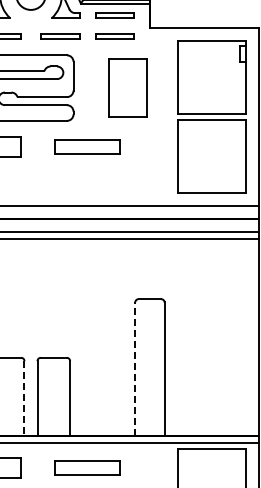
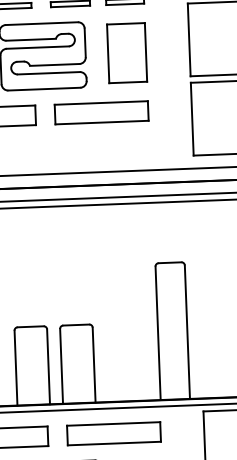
part: (127, 87) -> (126, 52), moved
part: (87, 146) -> (101, 112), size x1.43
line: (135, 369) -> (158, 333), dashed -> solid
line: (24, 399) -> (48, 367), dashed -> solid
part: (87, 467) -> (114, 433), size x1.43

